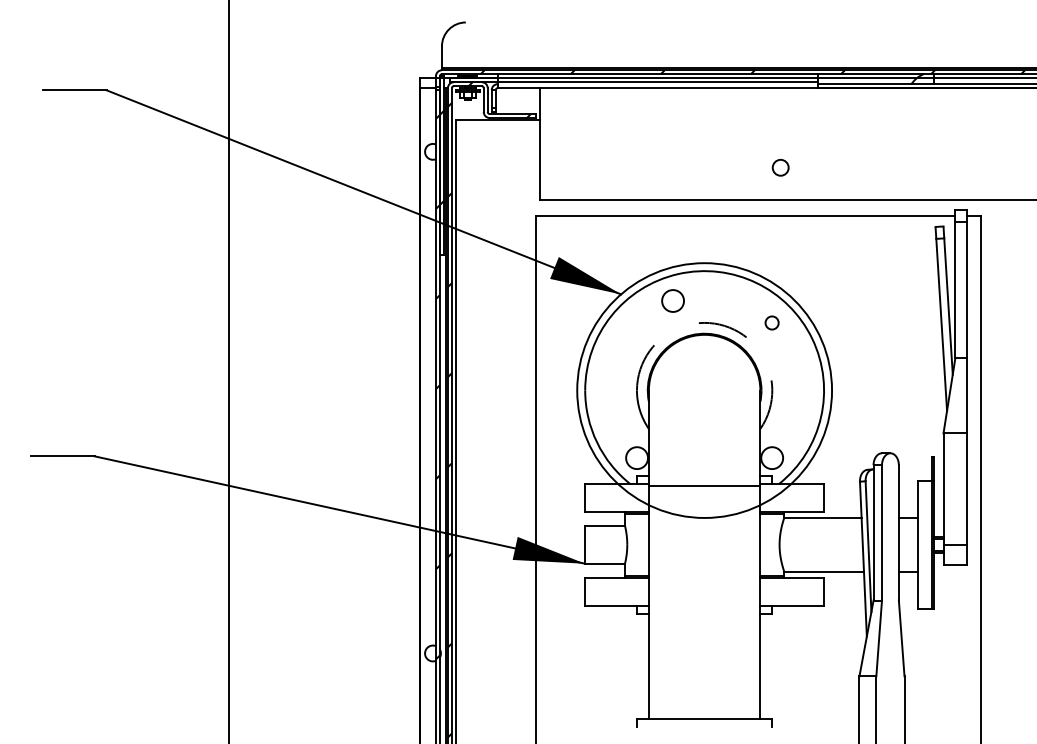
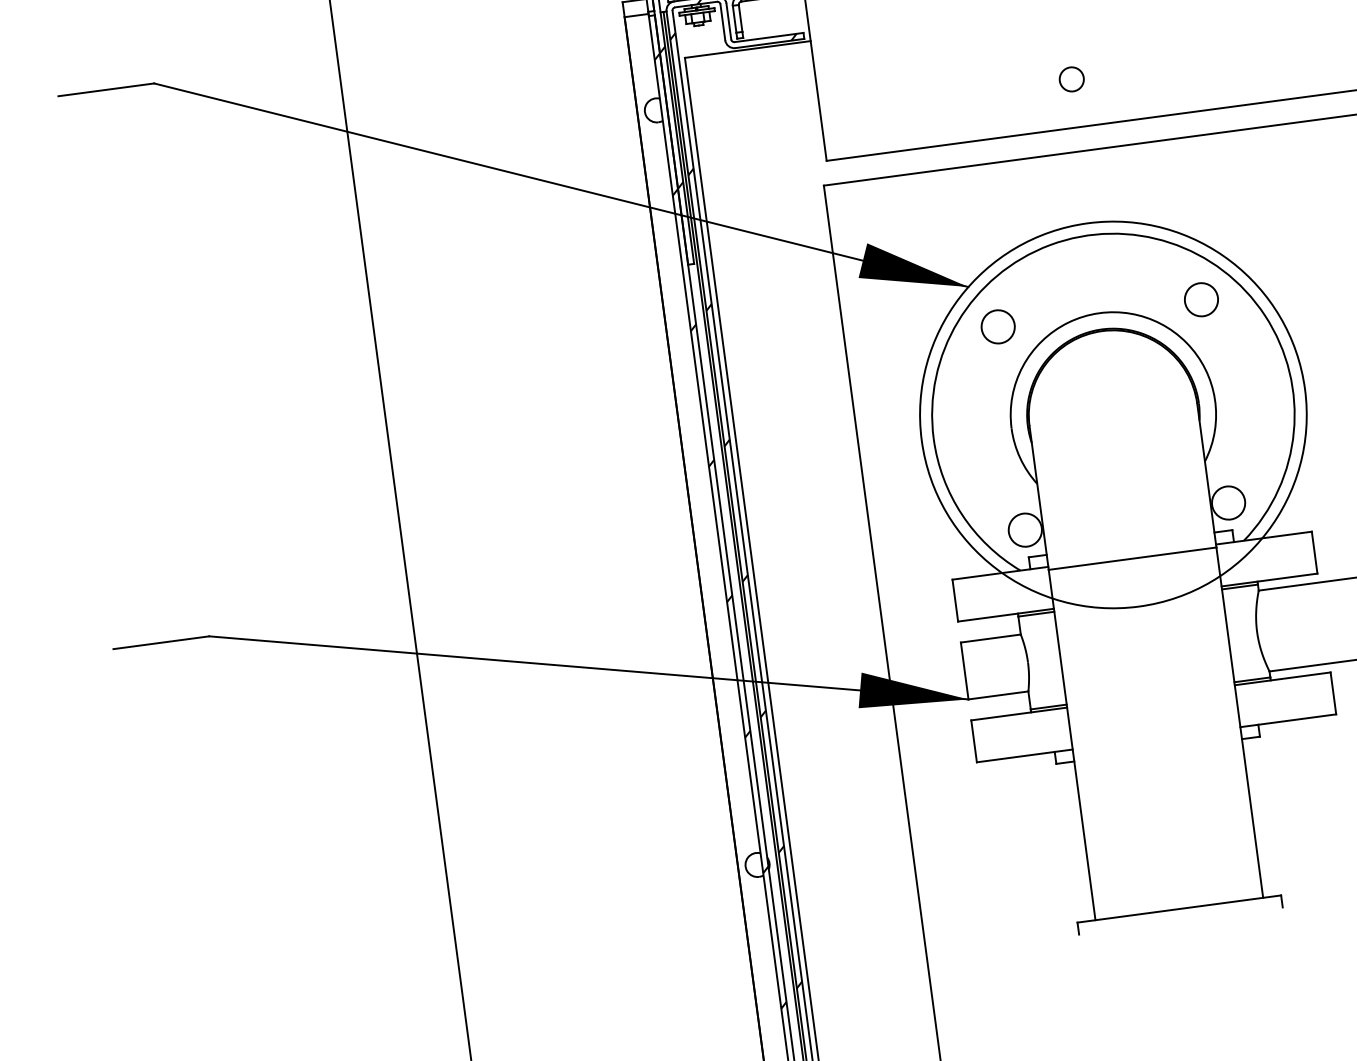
circle: (780, 167) -> (1071, 79), moved
circle: (672, 300) -> (997, 326), moved
circle: (771, 322) -> (1200, 299), size x1.67
arc: (724, 325) -> (1130, 313), dashed -> solid

